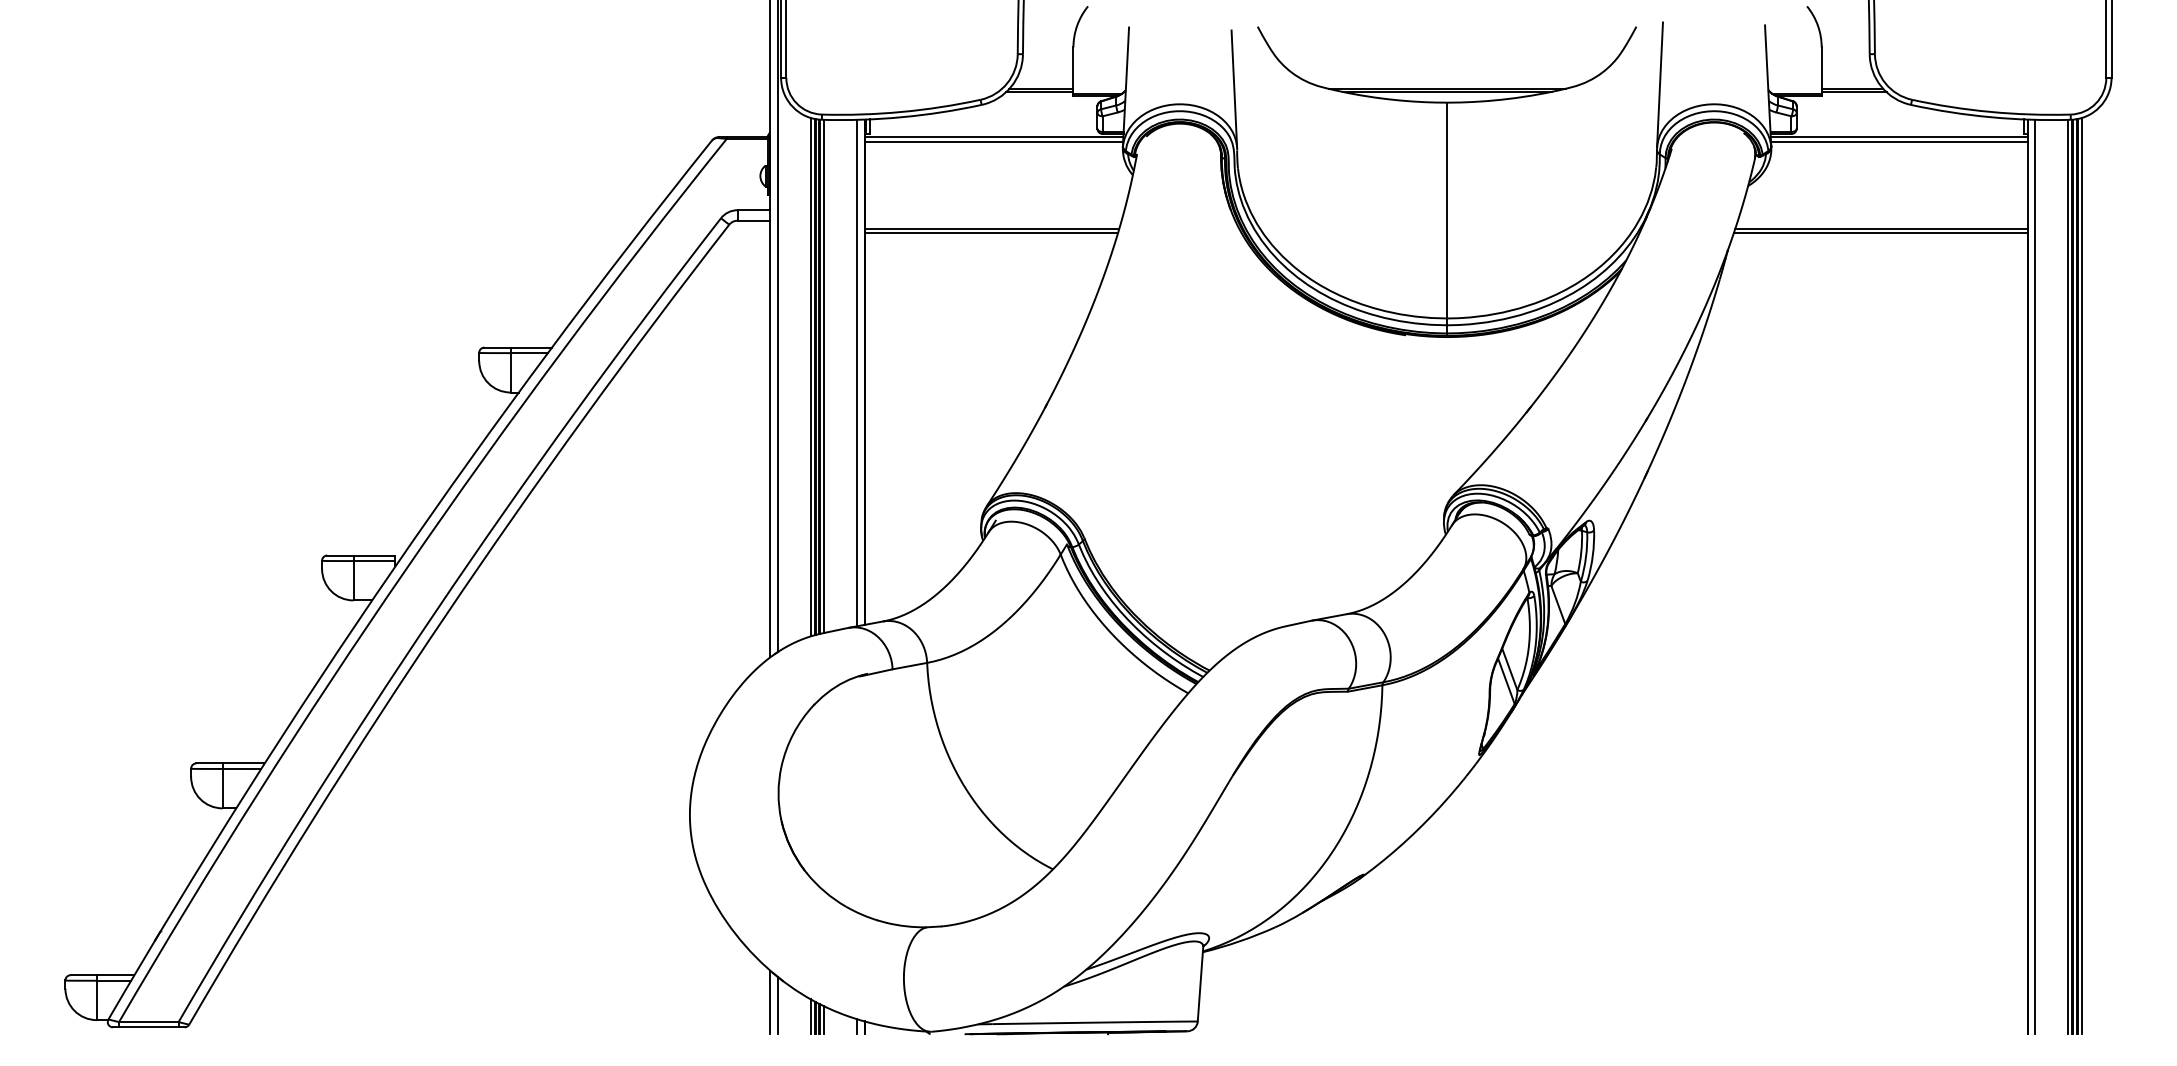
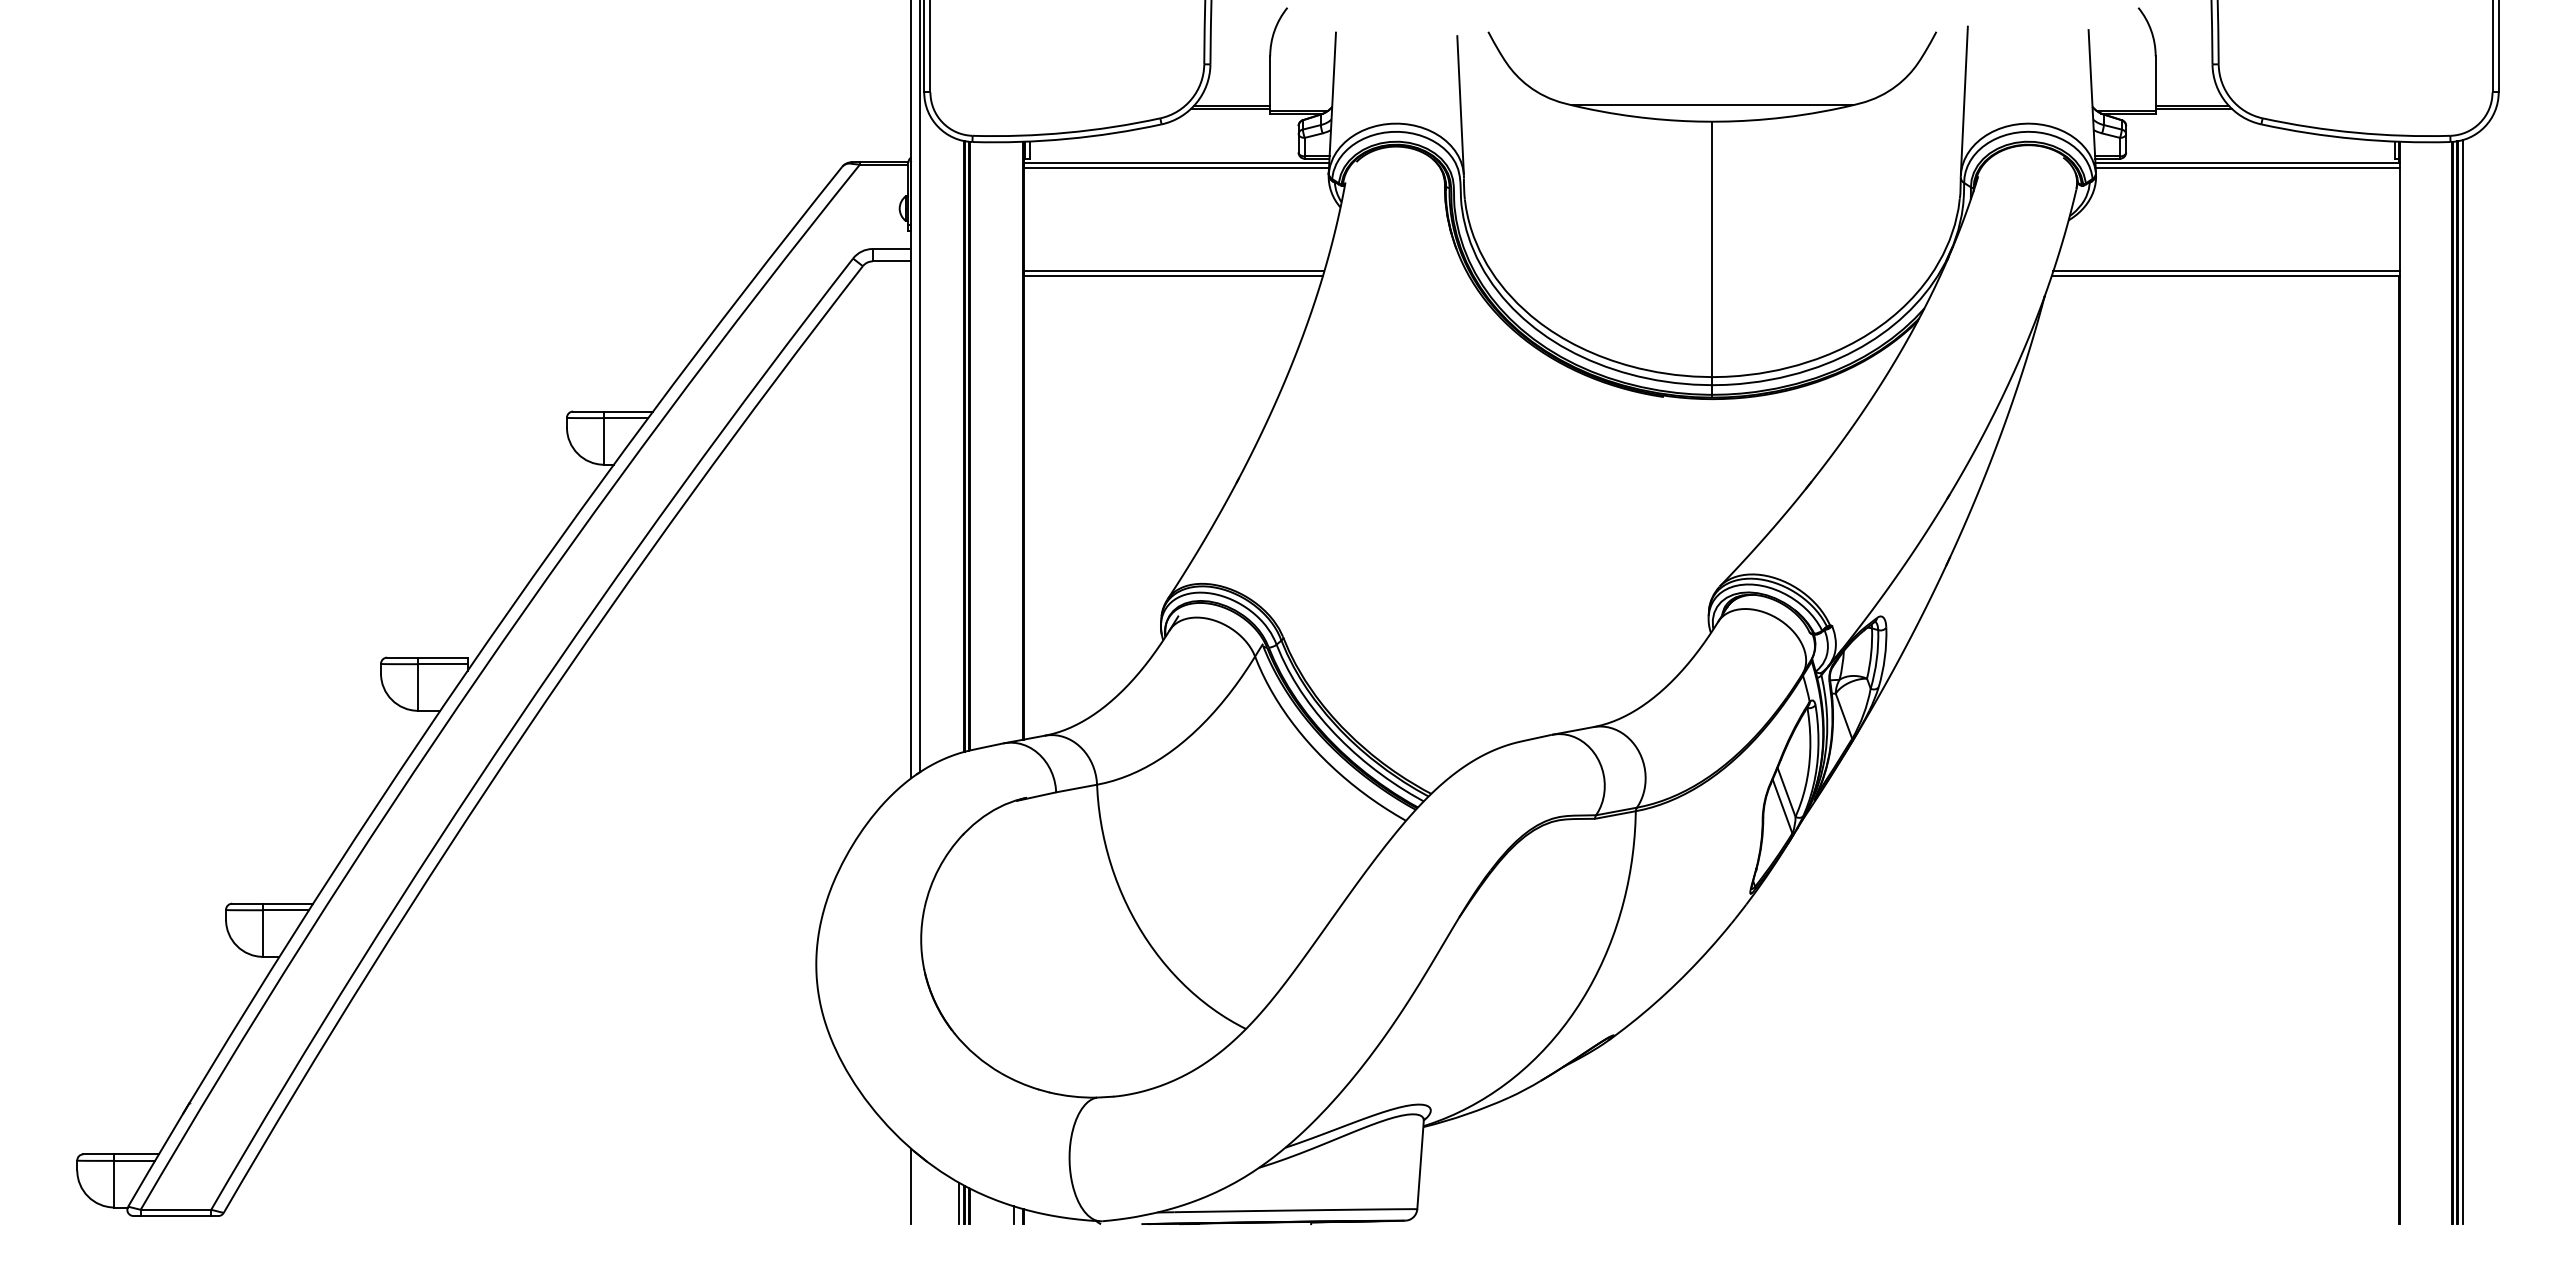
line: (1446, 92) -> (1711, 109), removed
line: (857, 372) -> (1014, 441), removed
line: (824, 376) -> (975, 445), removed
line: (810, 377) -> (959, 446), removed
line: (2035, 577) -> (2408, 683), removed
line: (2068, 577) -> (2447, 683), removed
line: (777, 1005) -> (920, 1190), removed
line: (824, 1020) -> (975, 1207), removed

